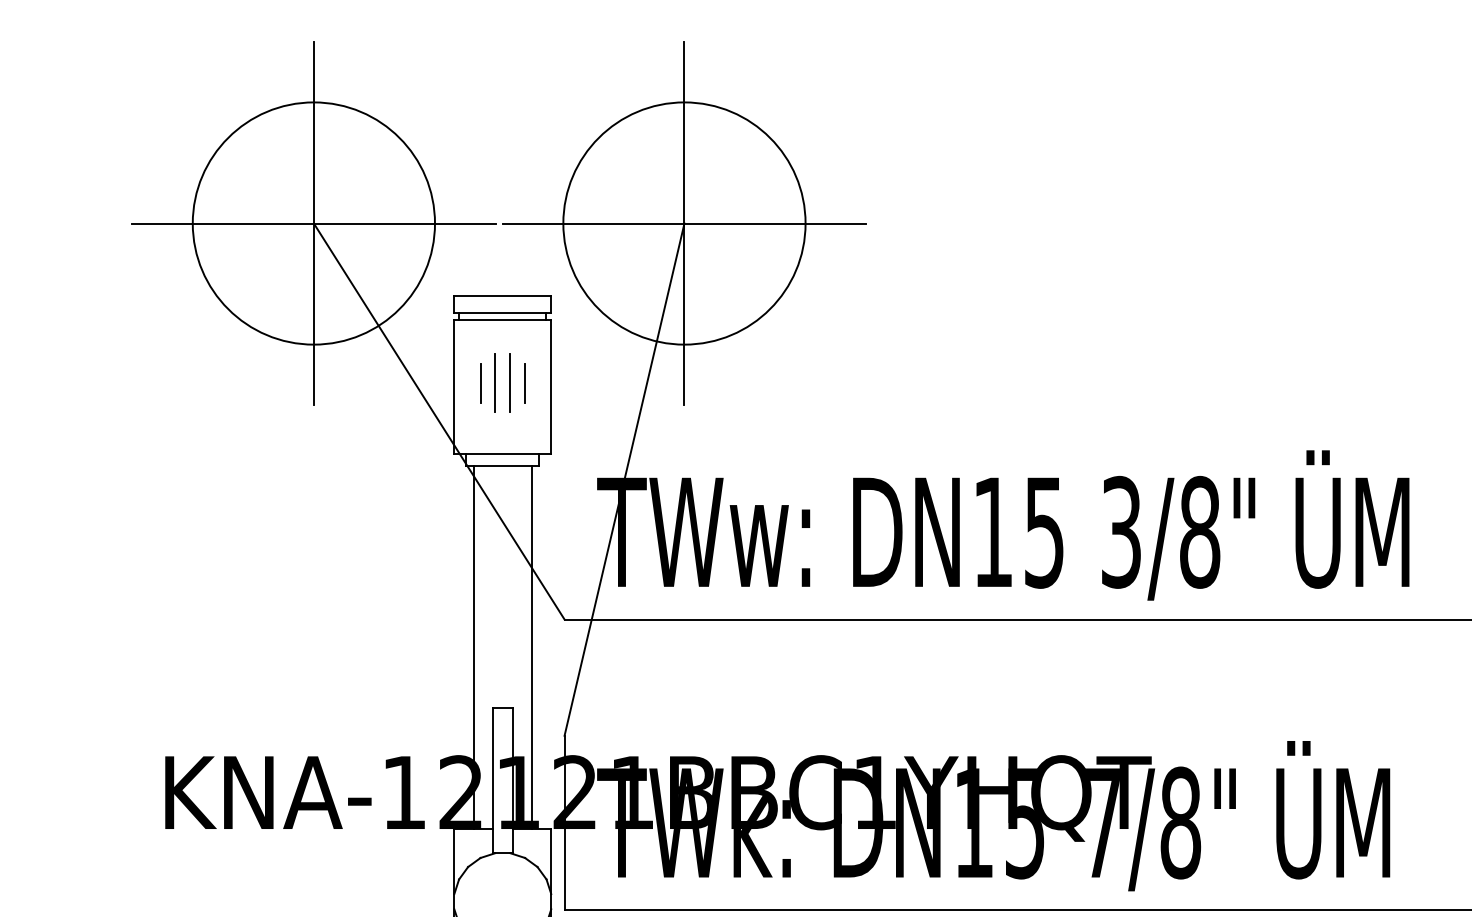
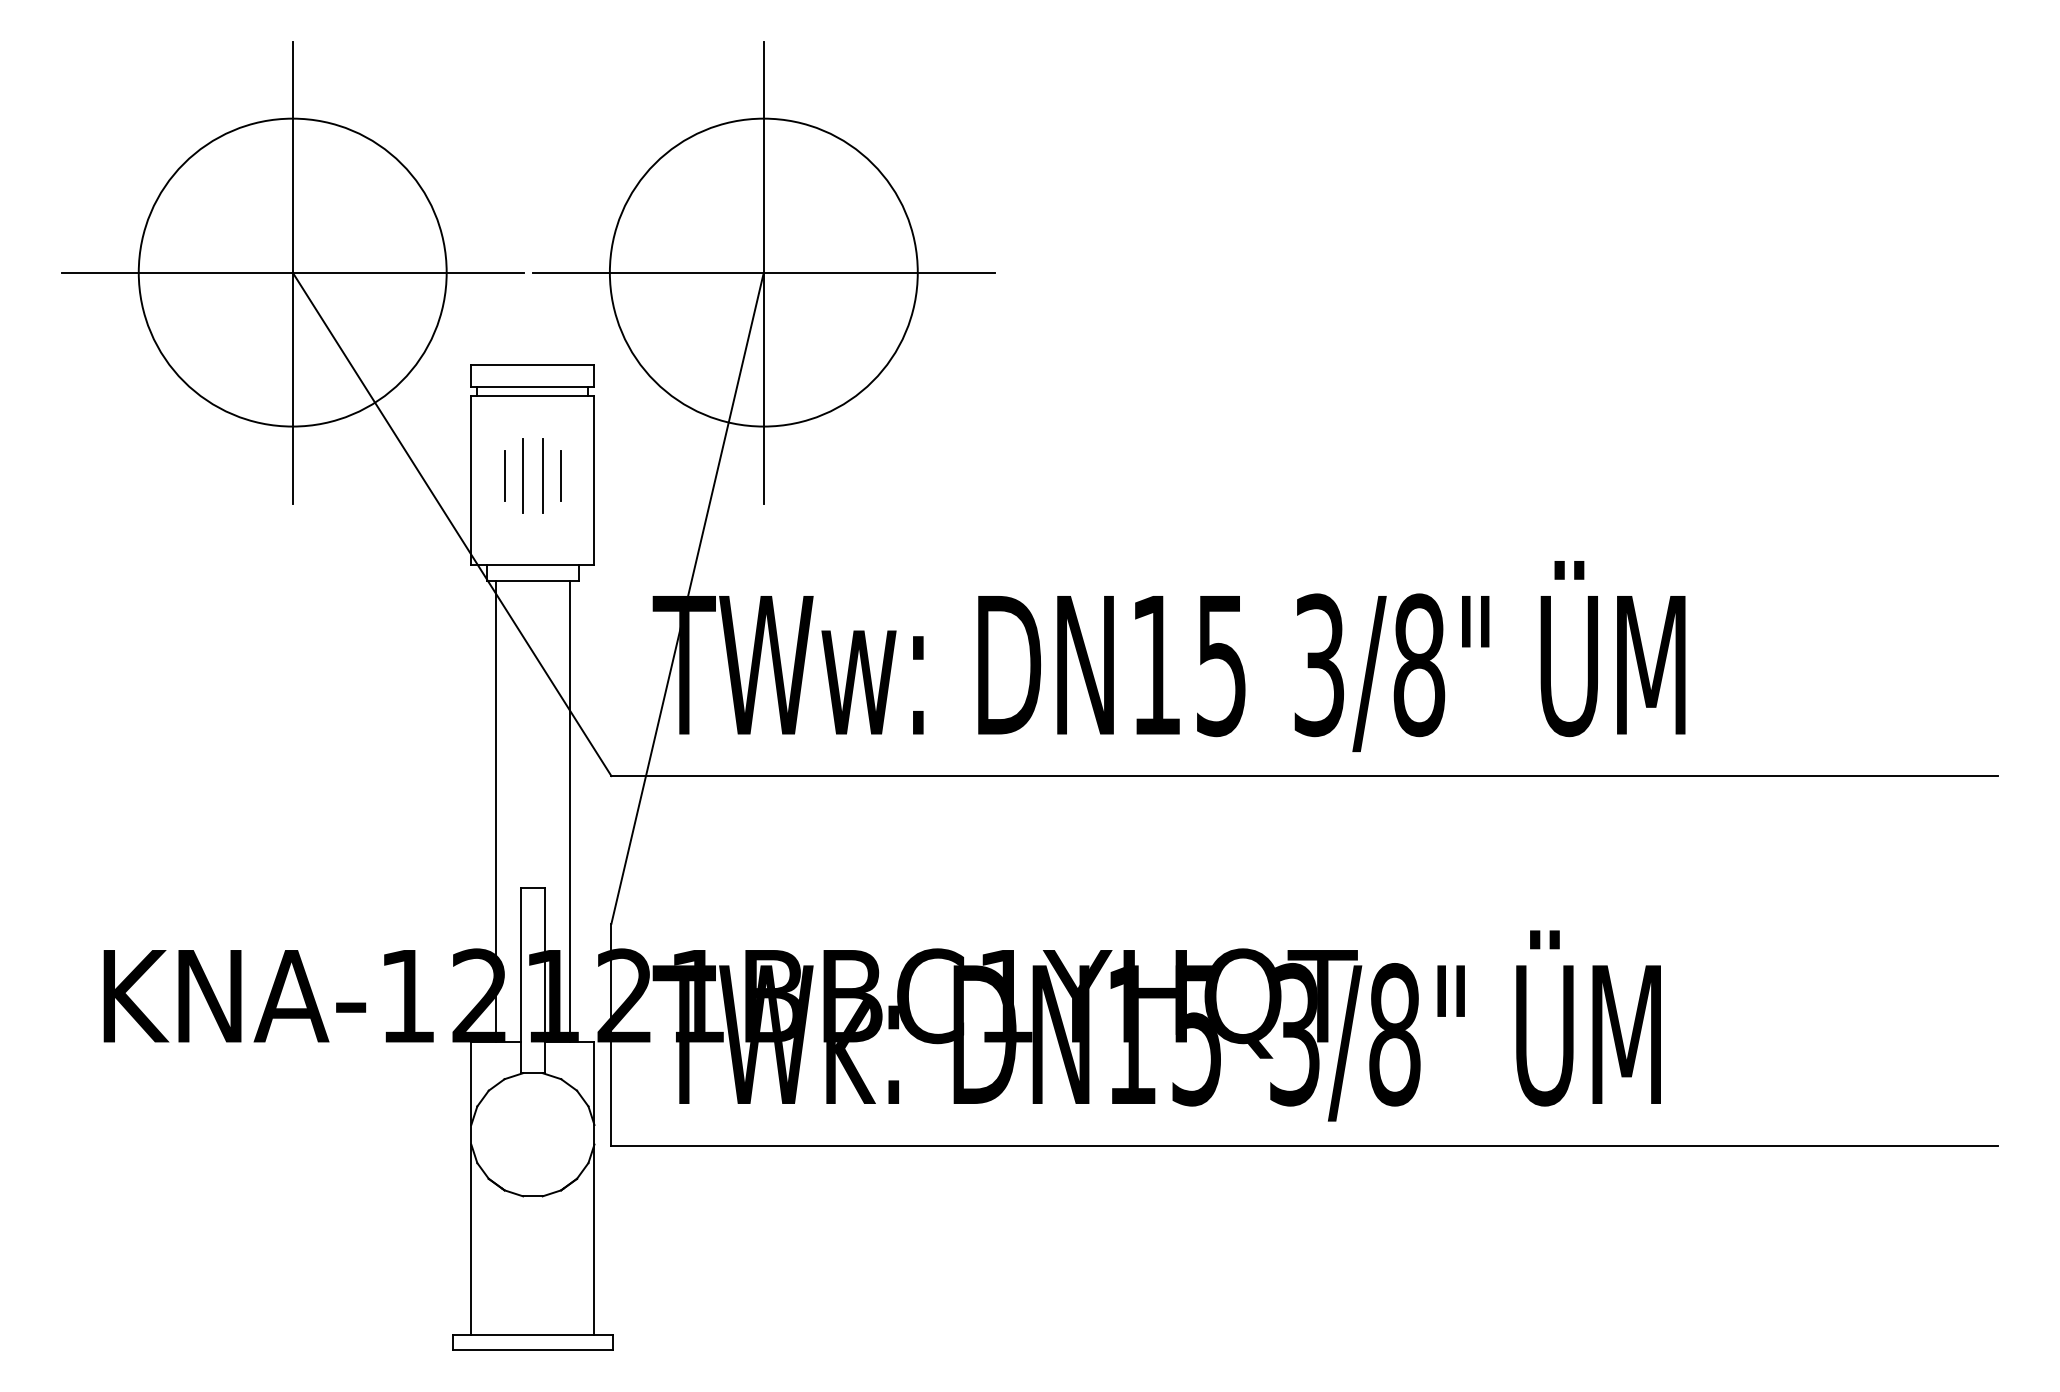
text: (1101, 822) -> (1294, 1034), 7/8" -> 3/8"

